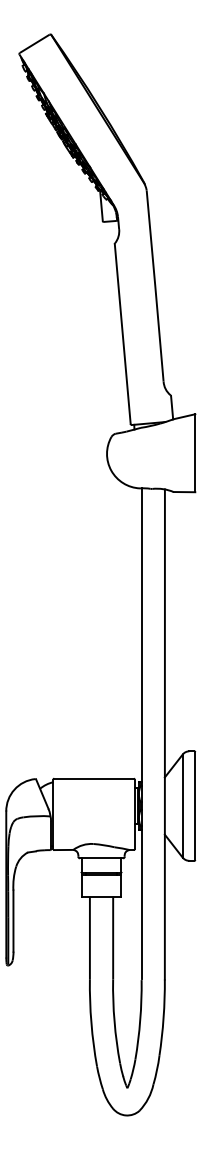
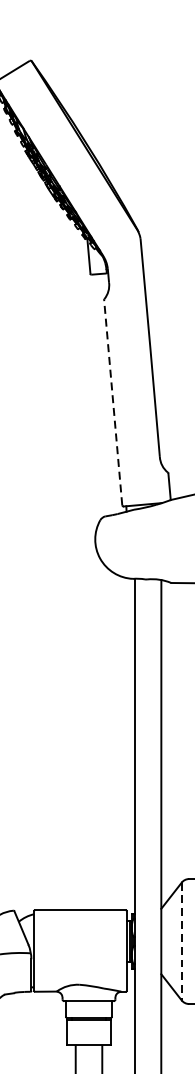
line: (122, 333) -> (112, 402), solid -> dashed
line: (182, 806) -> (181, 942), solid -> dashed

